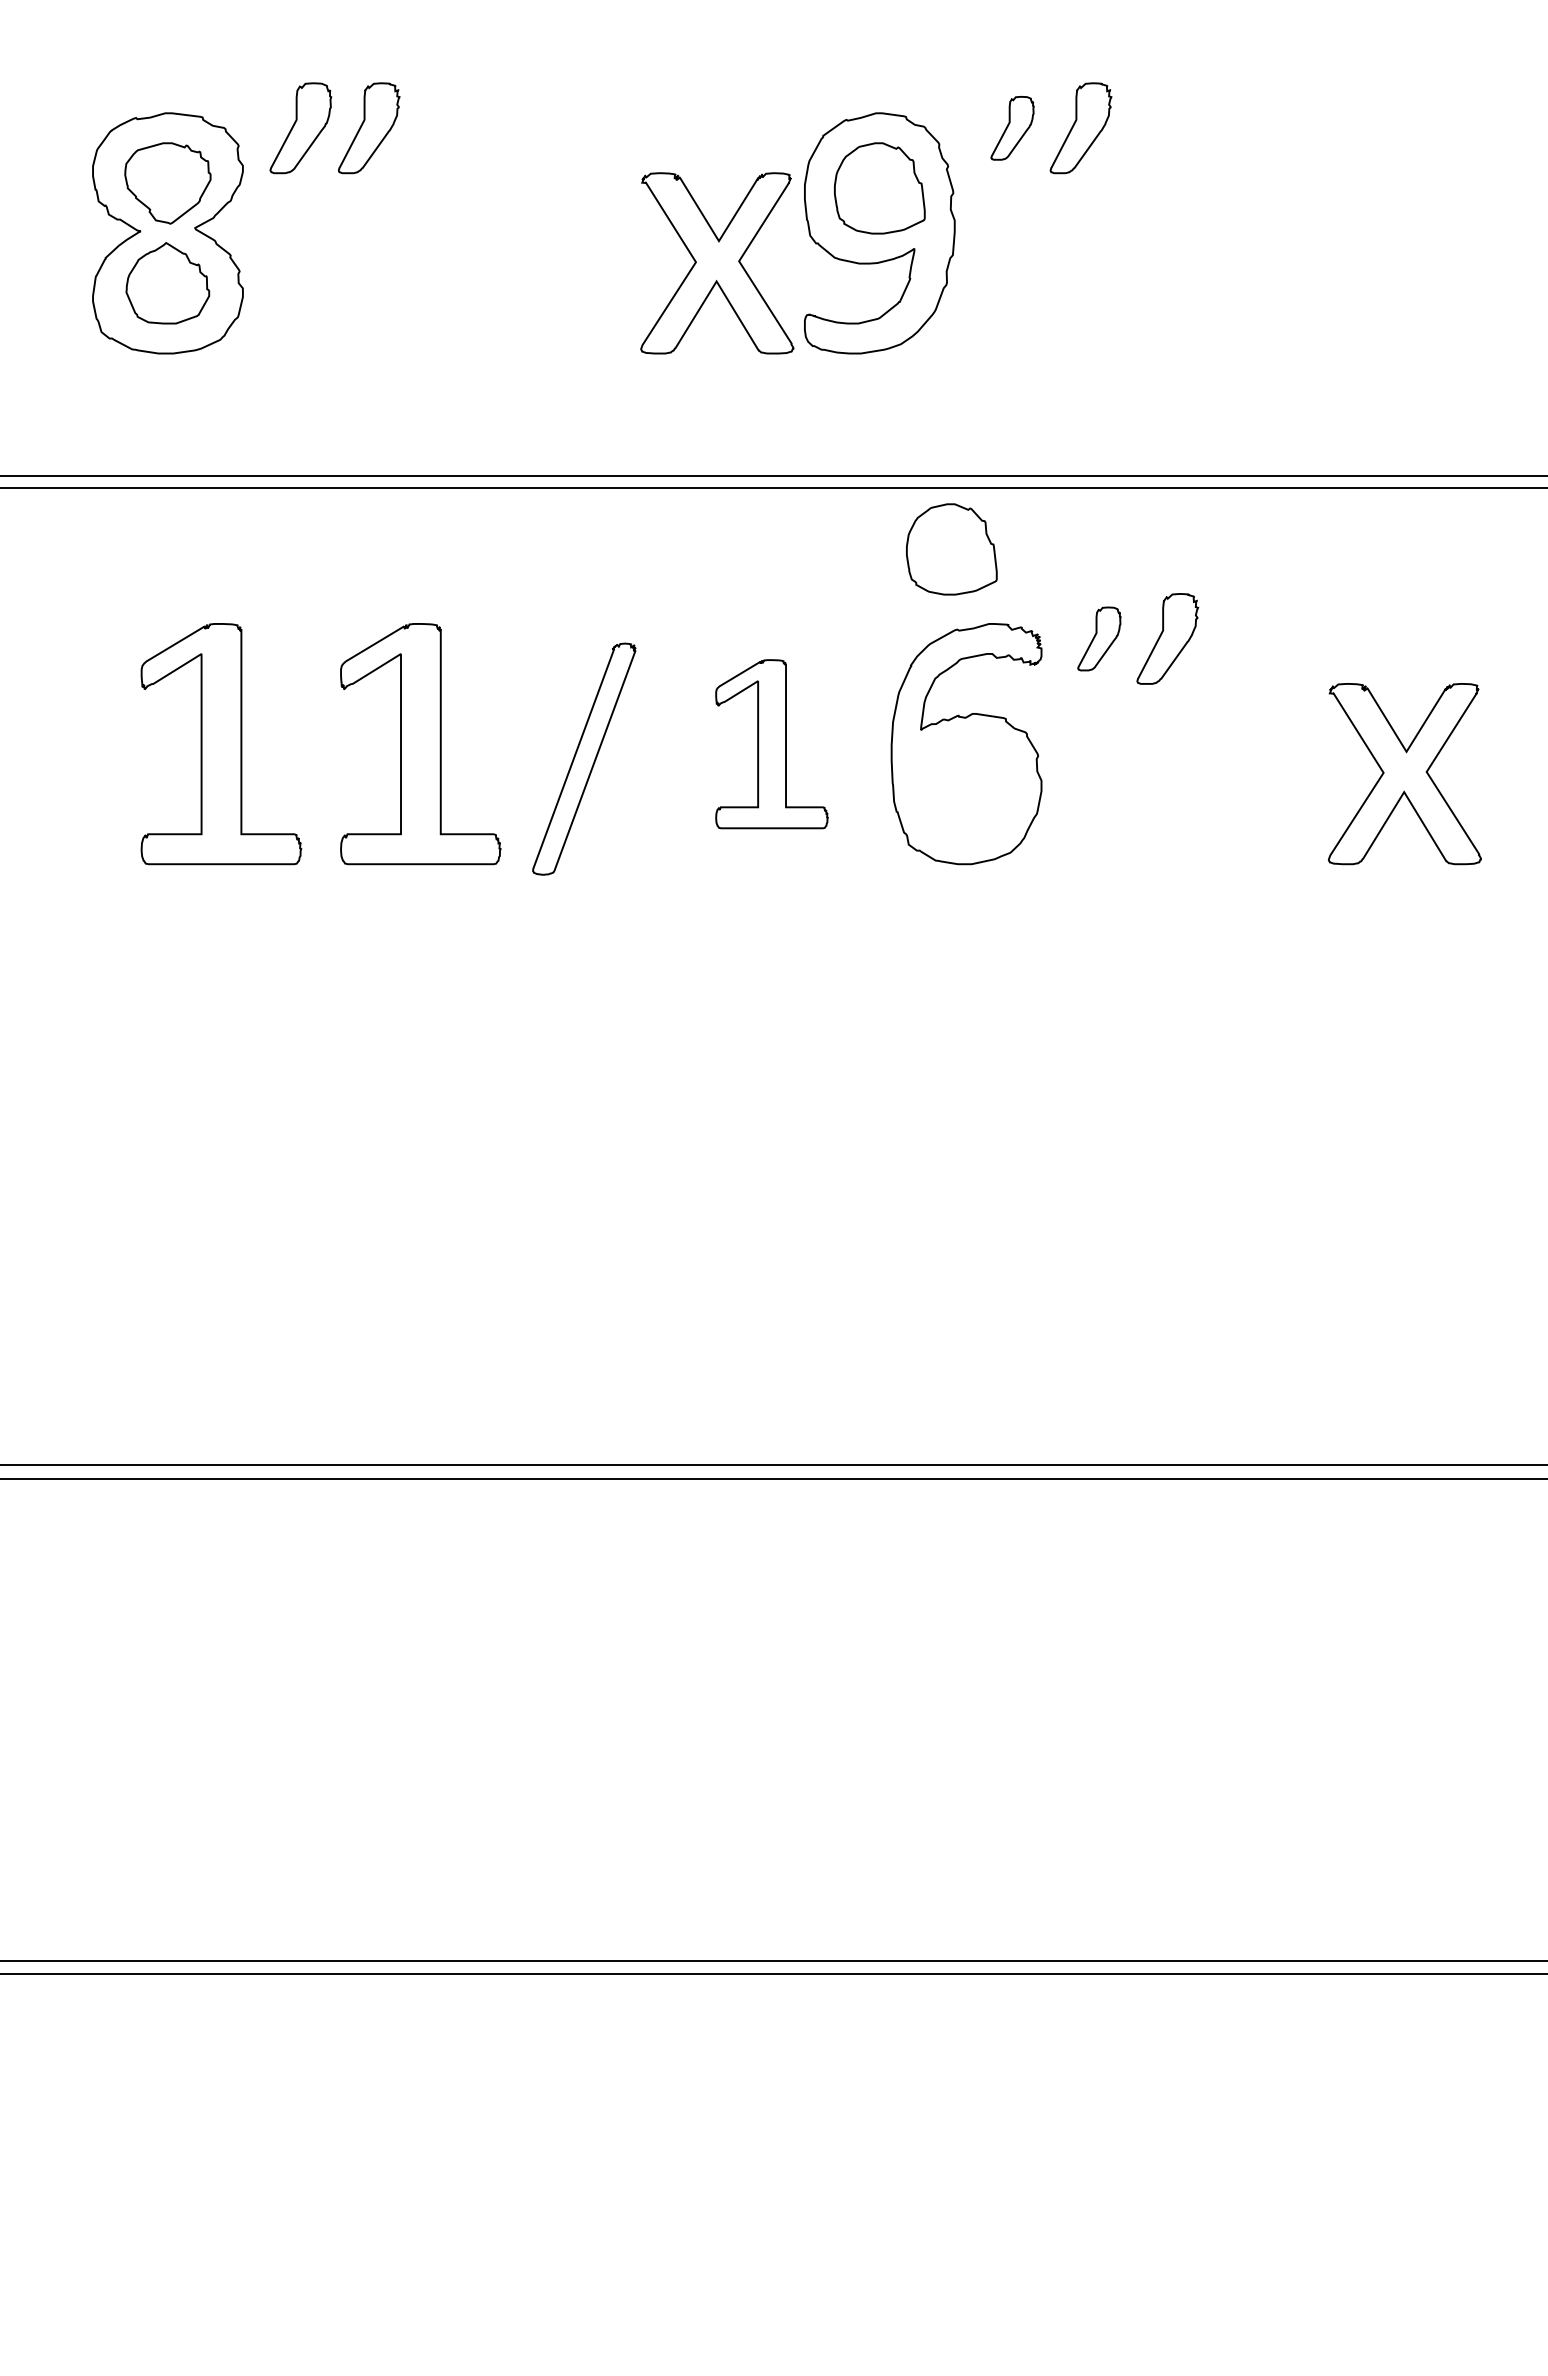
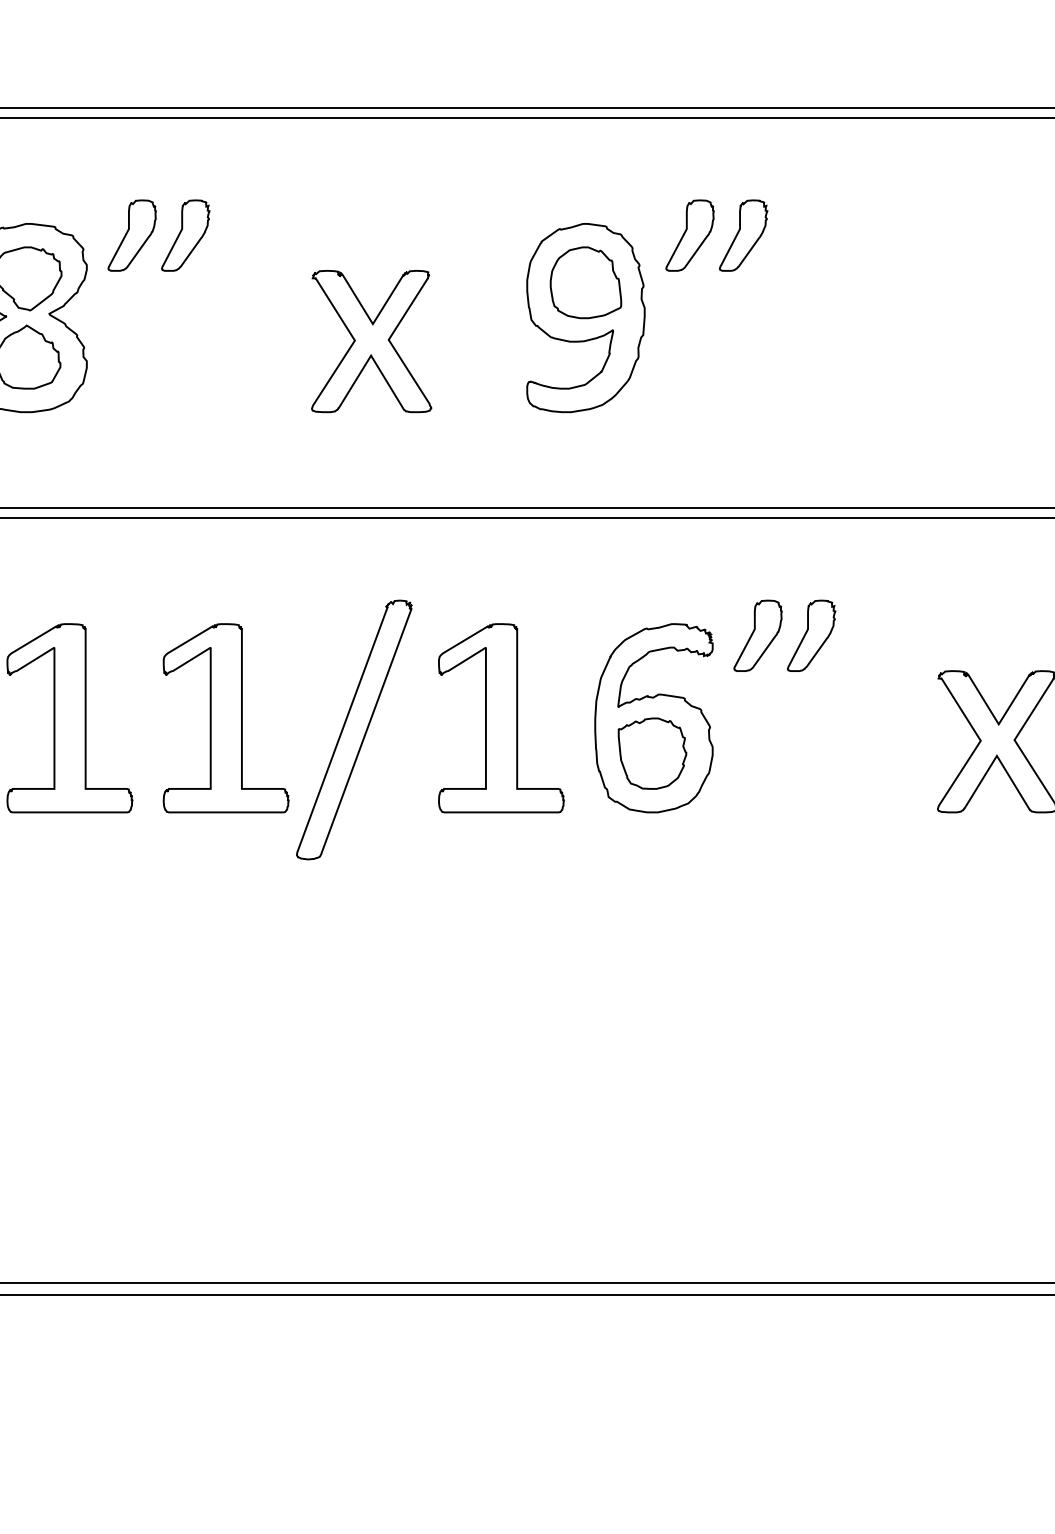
part: (1012, 128) -> (689, 235), size x1.43
part: (717, 263) -> (371, 341), moved
part: (951, 549) -> (642, 565), removed
part: (1099, 638) -> (758, 635), size x1.43
part: (771, 744) -> (501, 718), size x1.43
part: (584, 759) -> (354, 730), size x1.43
part: (964, 789) -> (652, 753), added

